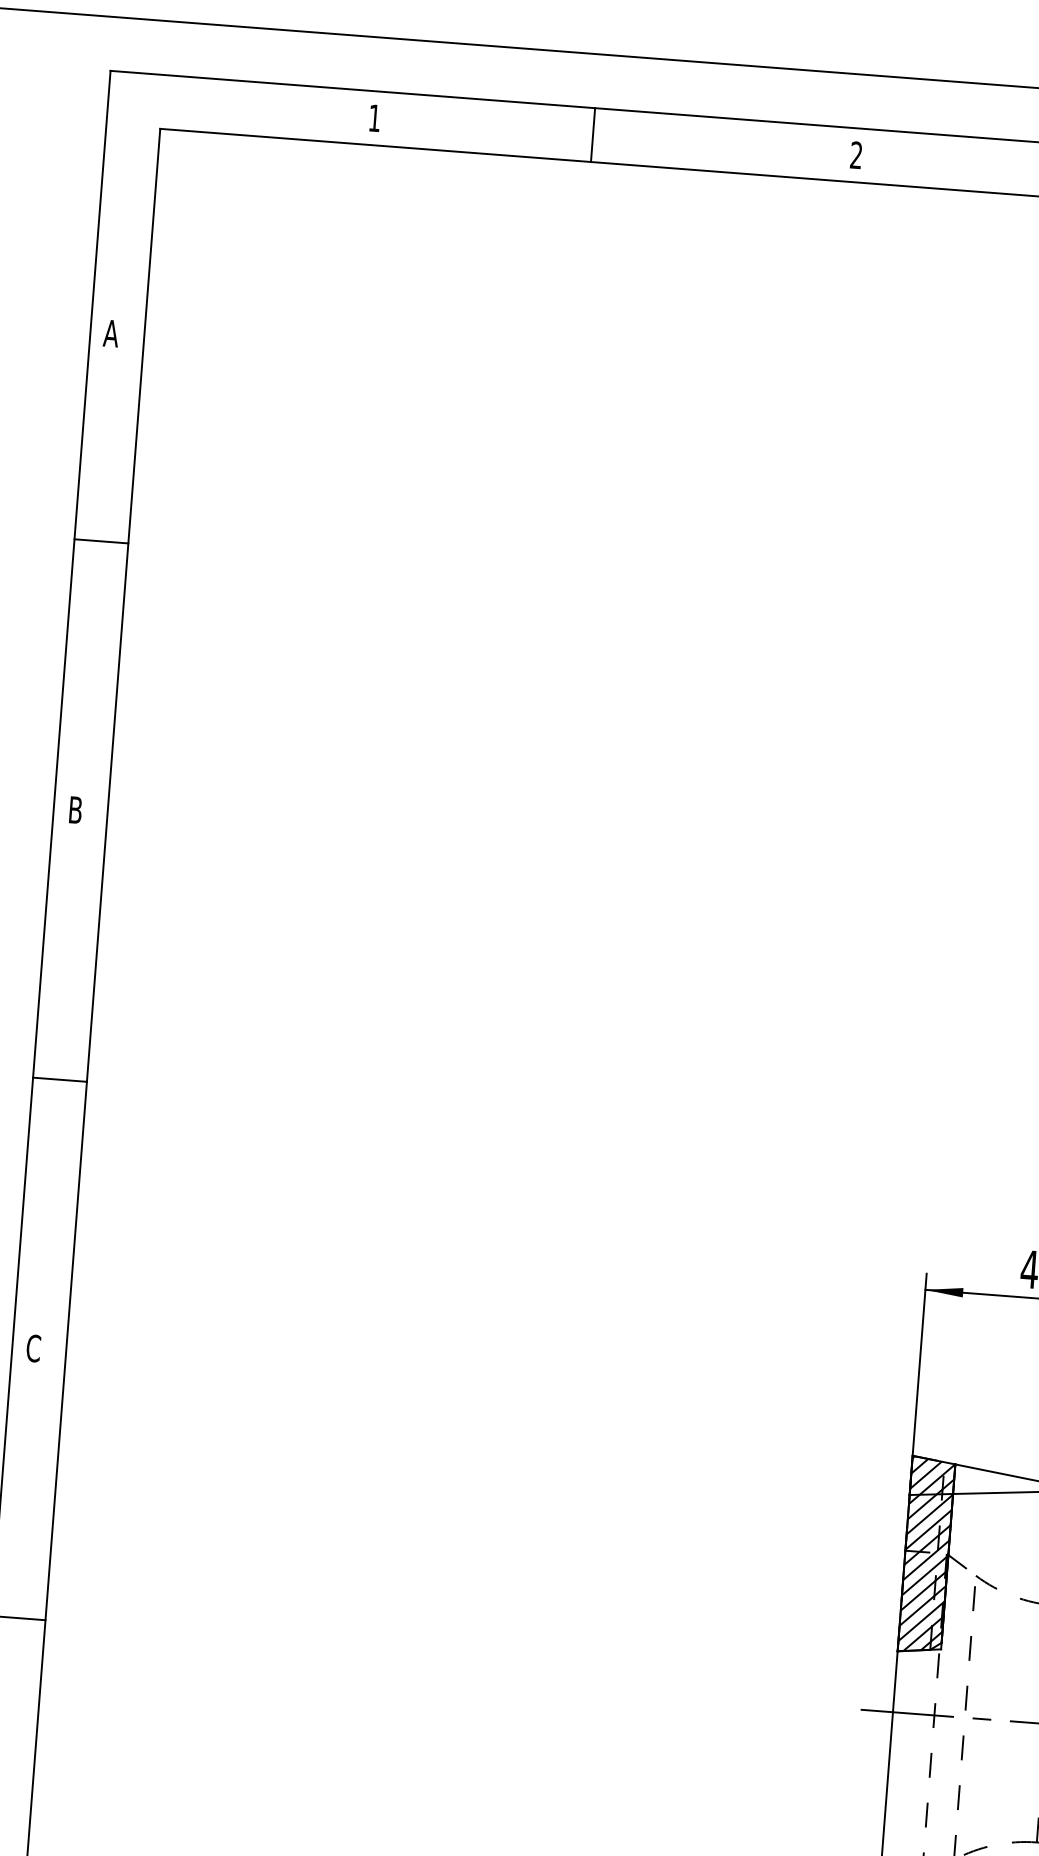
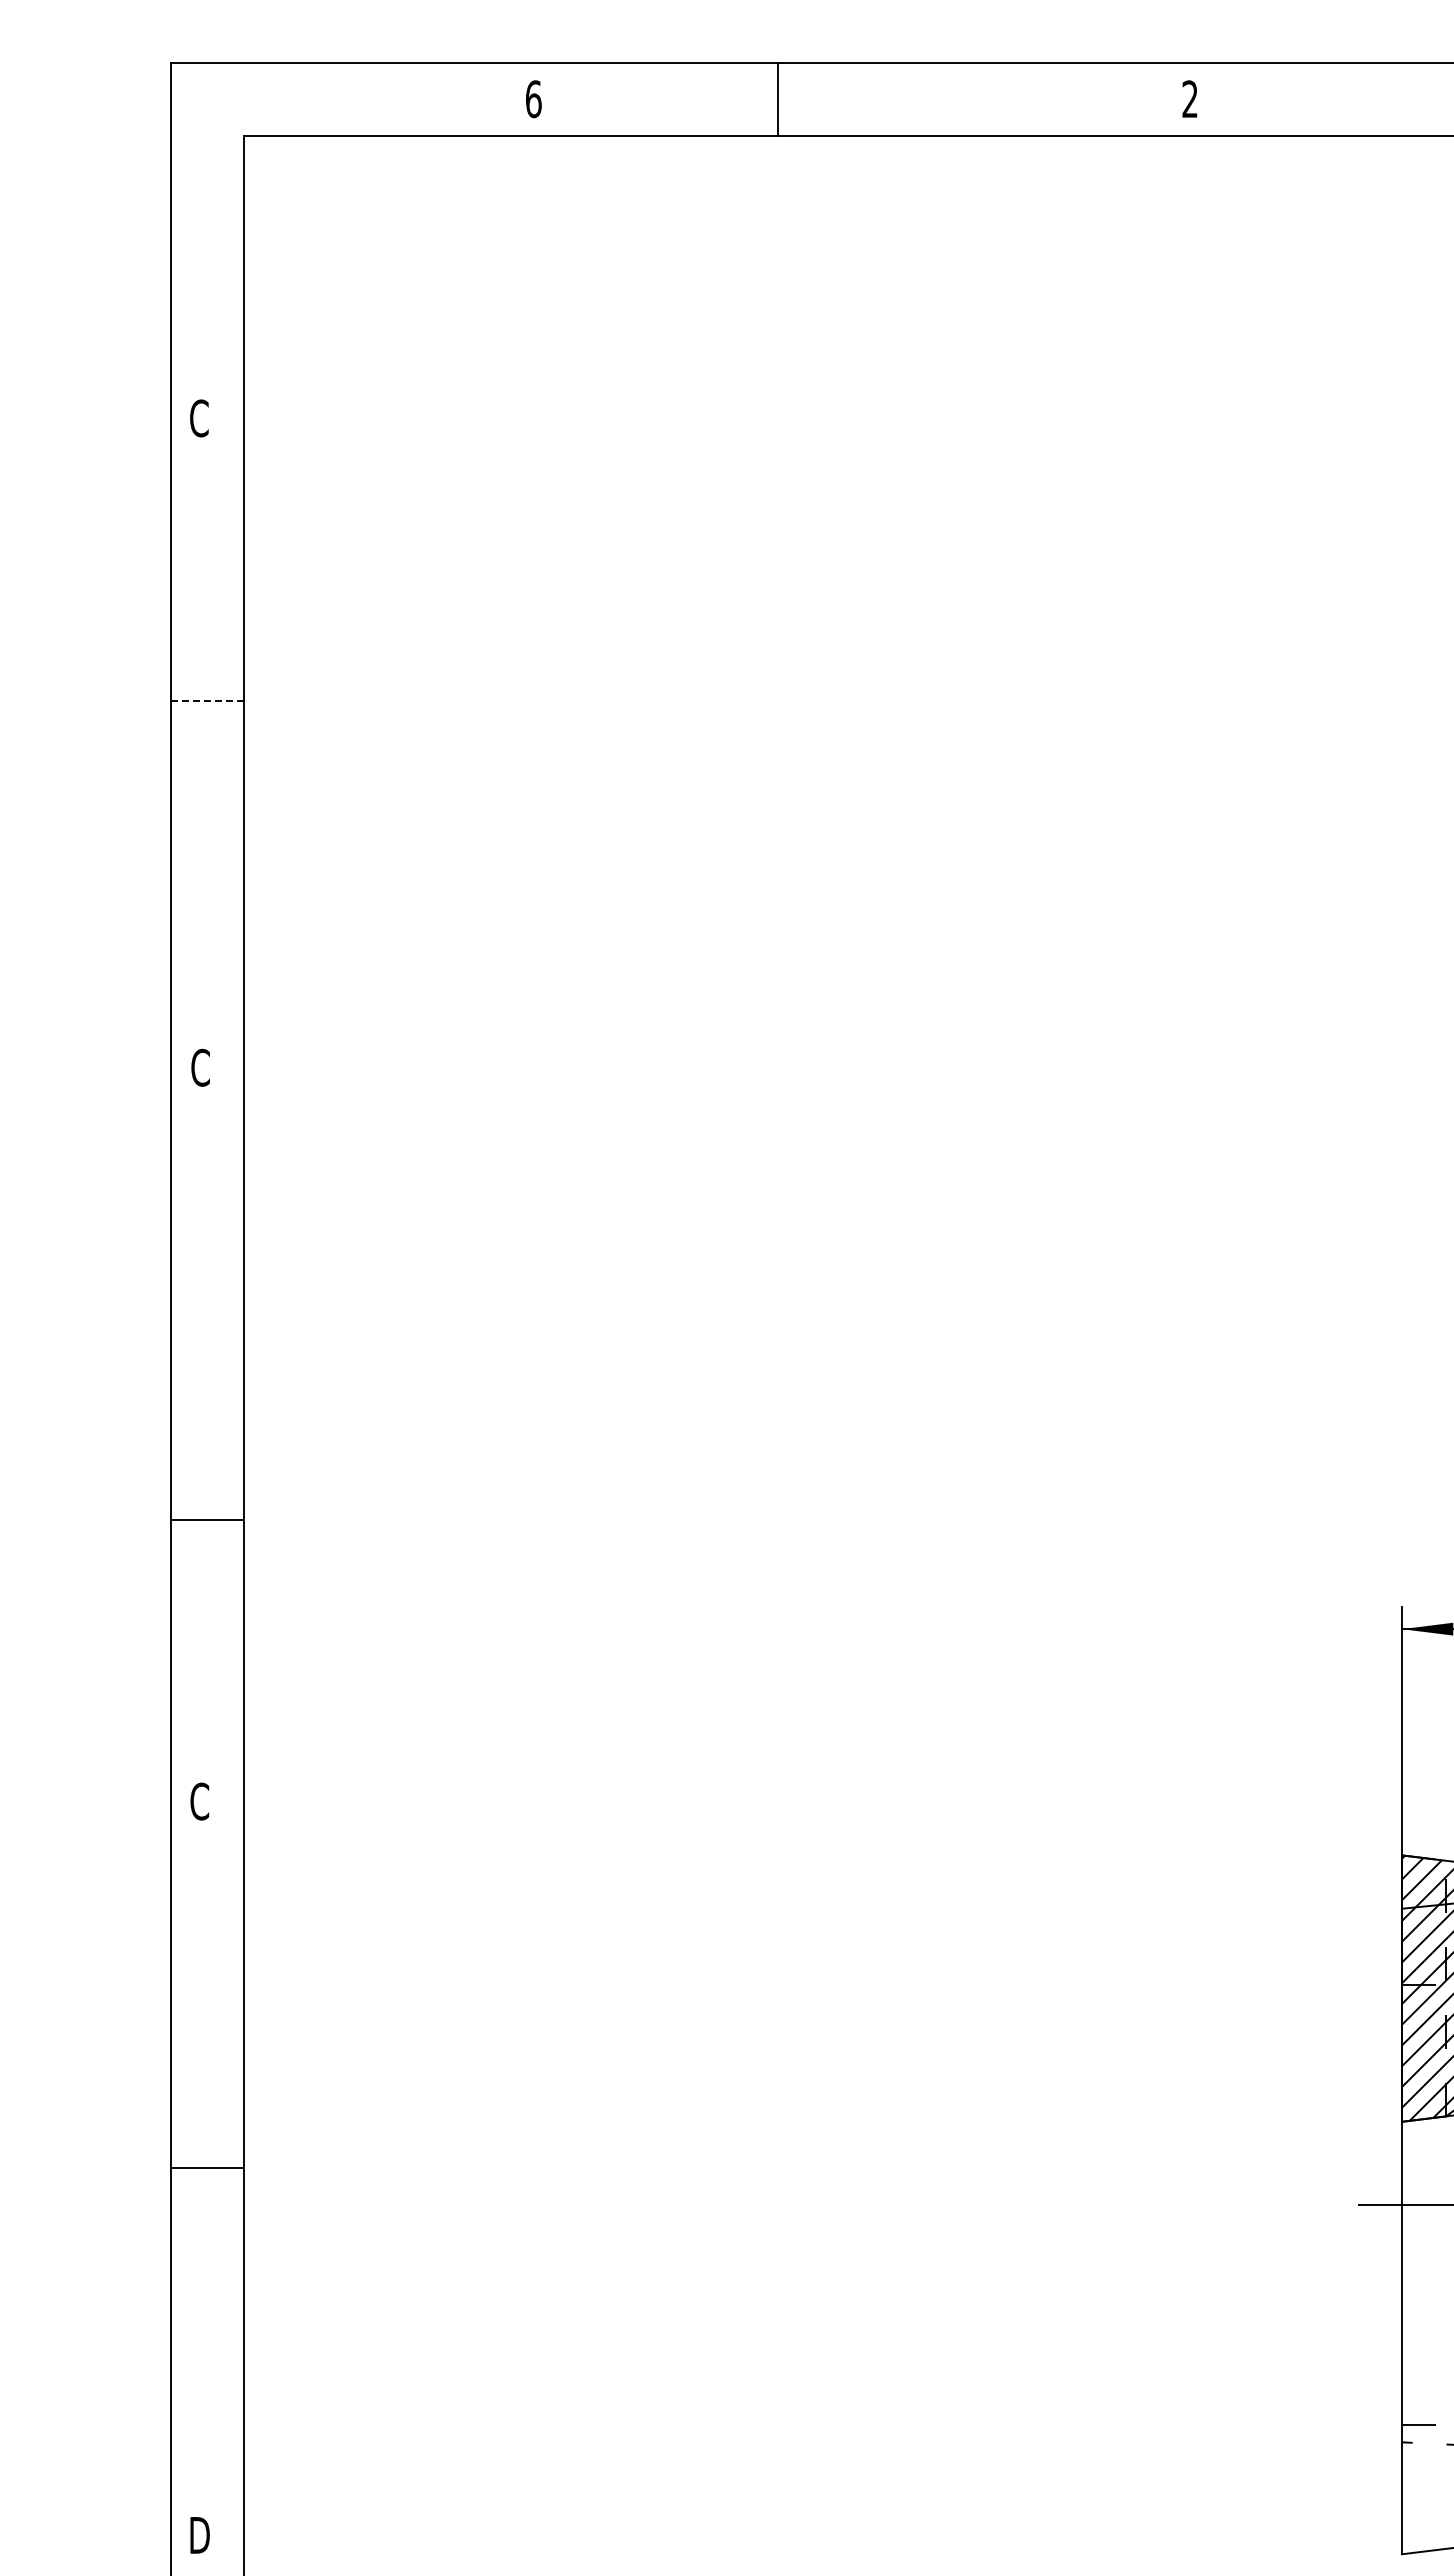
text: (374, 118) -> (533, 99), 1 -> 6
line: (593, 134) -> (778, 98), moved
text: (110, 333) -> (198, 418), A -> C
line: (101, 541) -> (207, 700), solid -> dashed
text: (75, 809) -> (200, 1067), B -> C
line: (60, 1079) -> (207, 1519), moved

